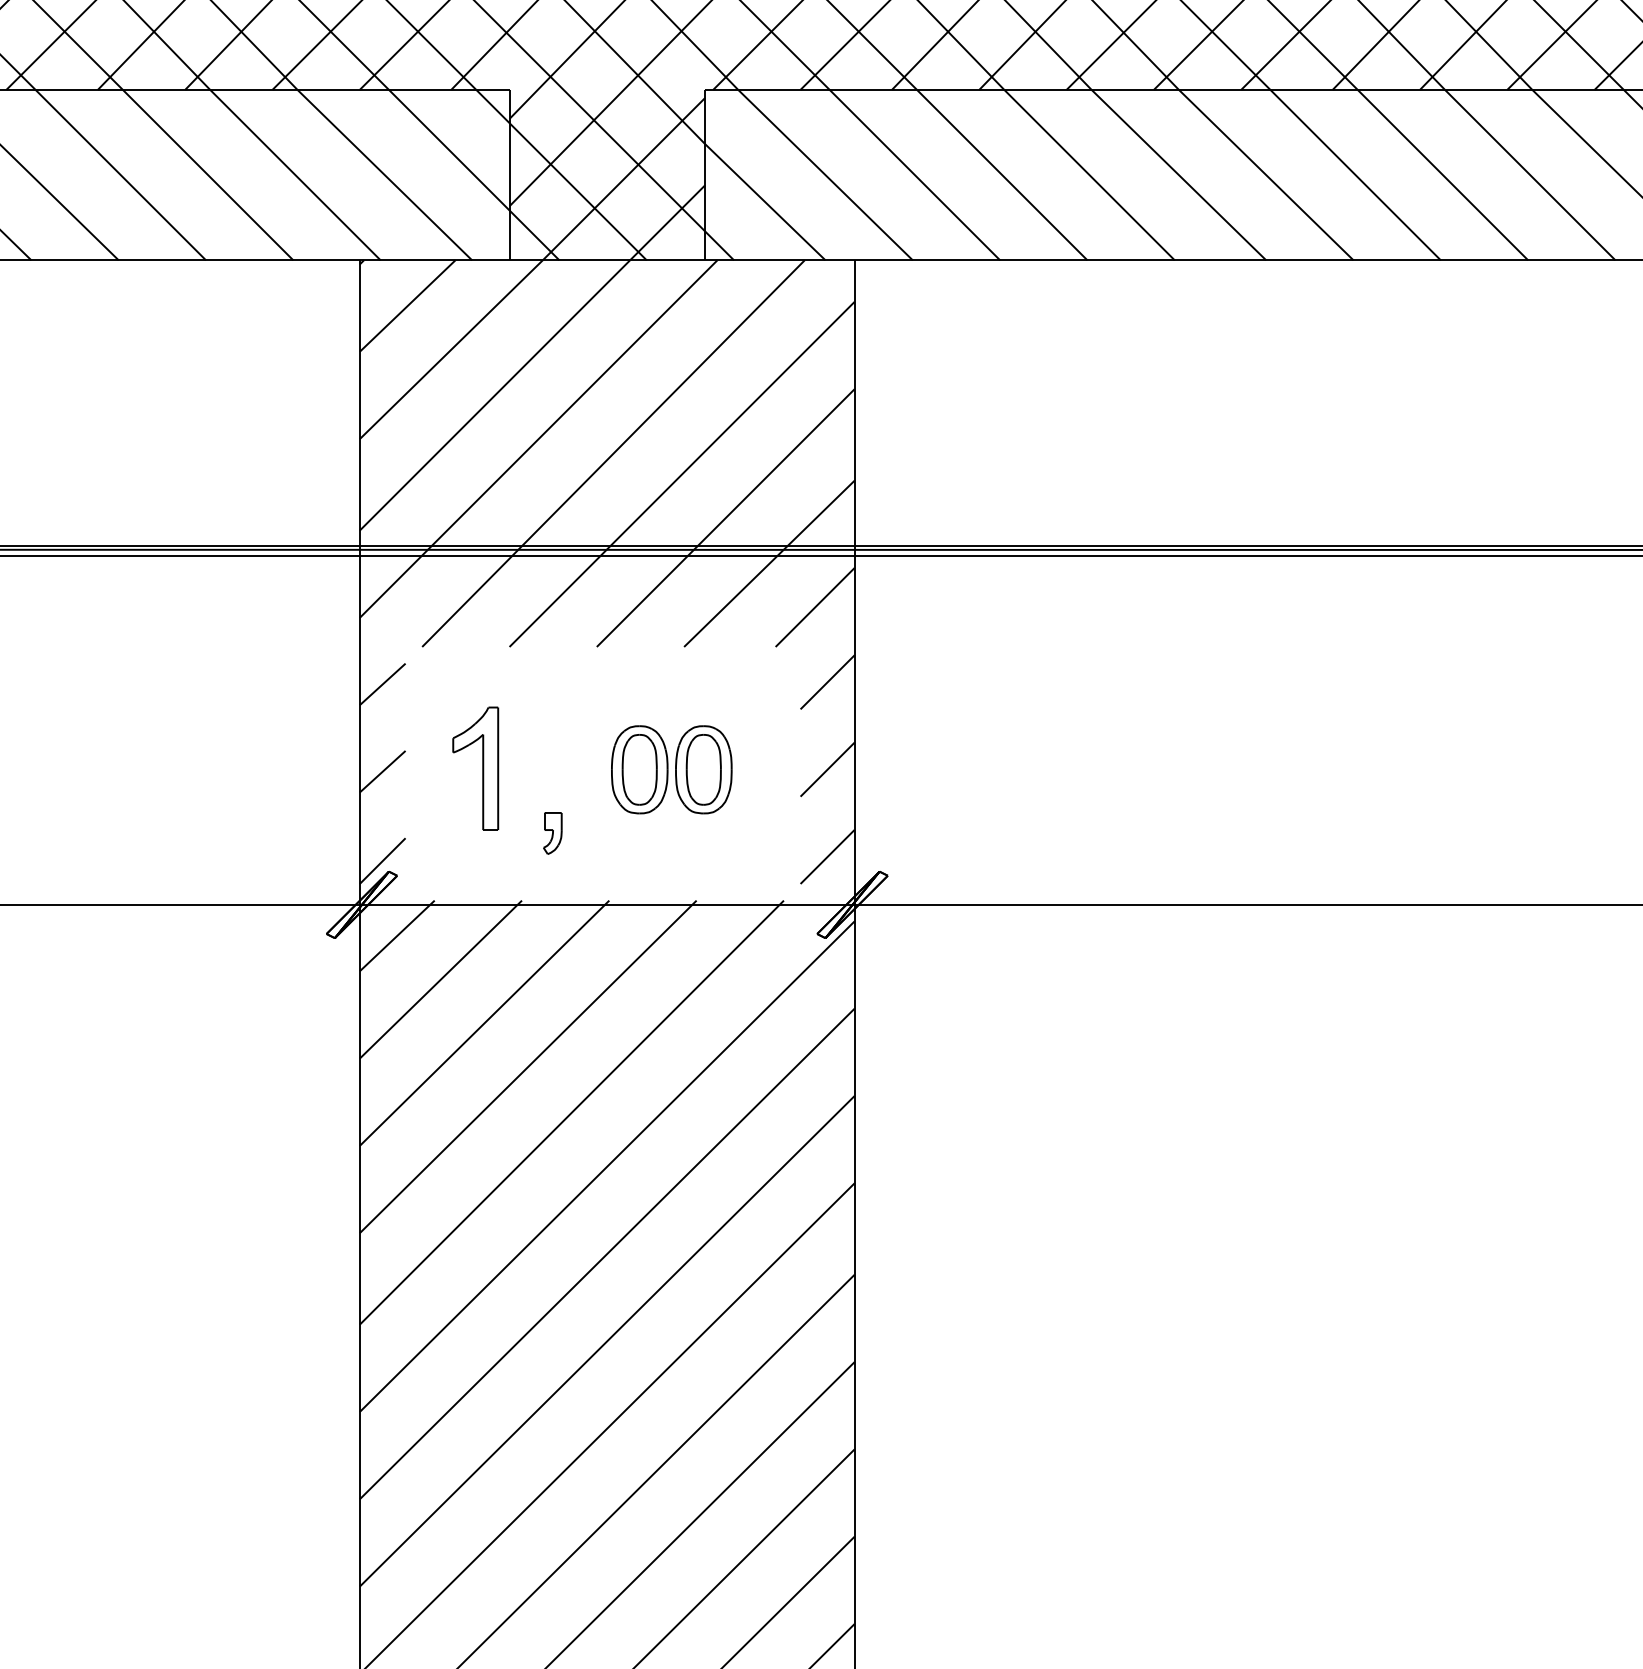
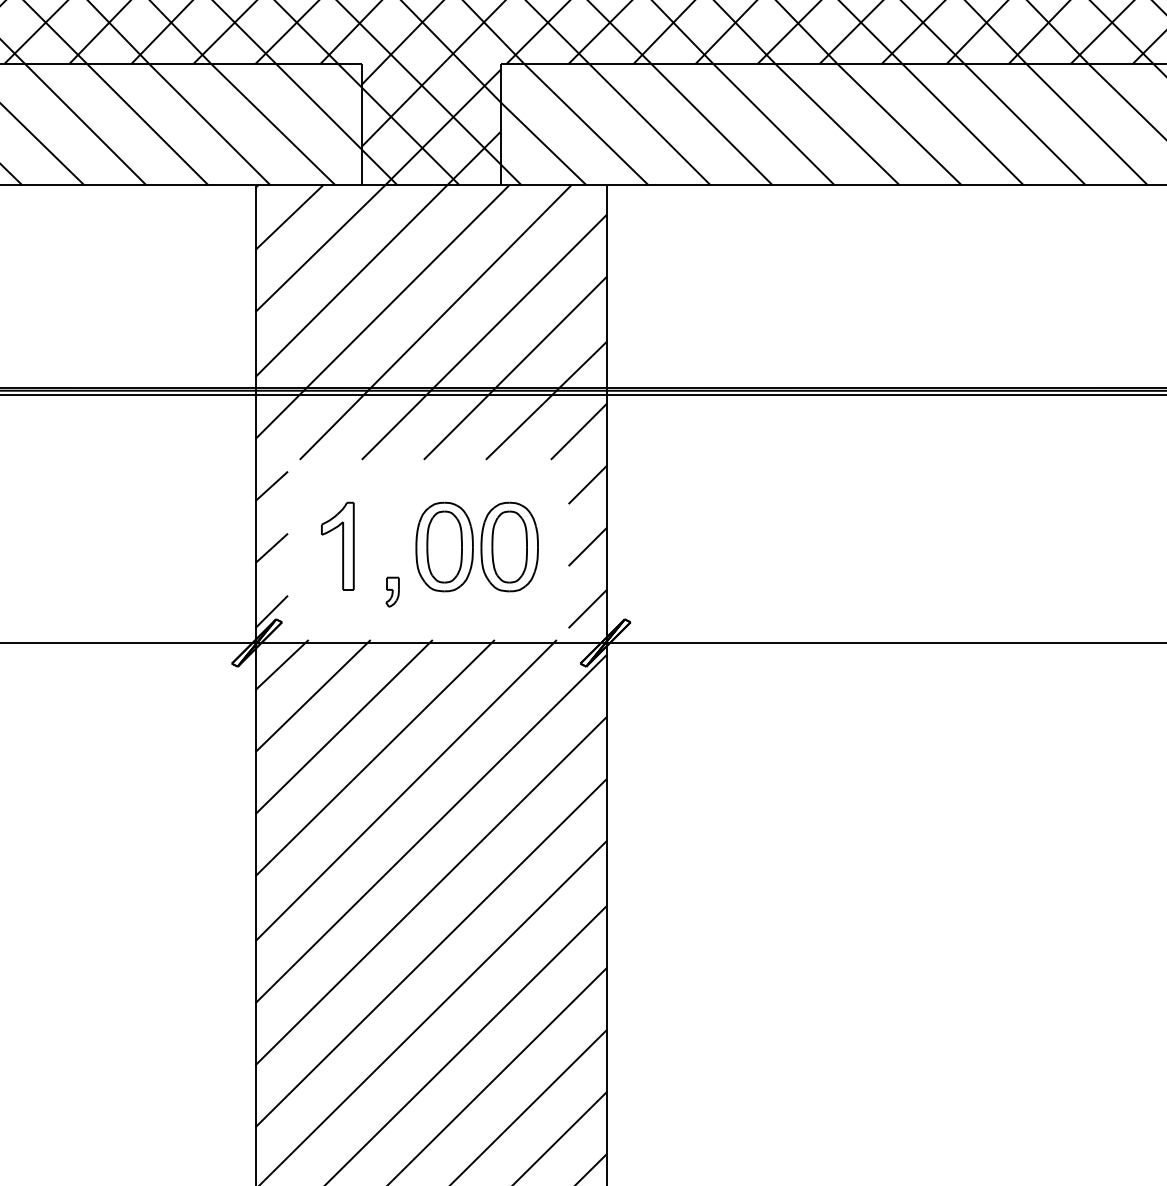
part: (670, 769) -> (476, 546), size x1.43

